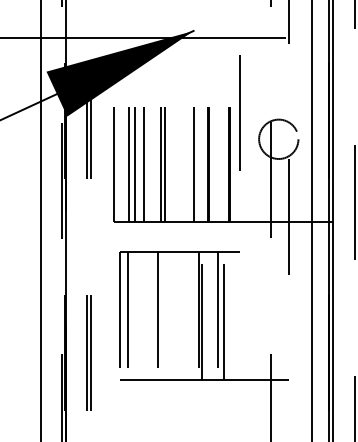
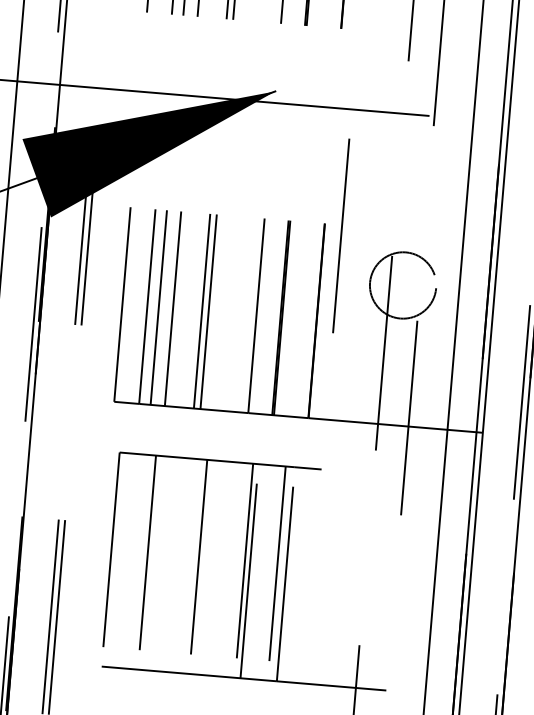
line: (128, 315) -> (147, 562), moved
line: (157, 315) -> (198, 566), moved

